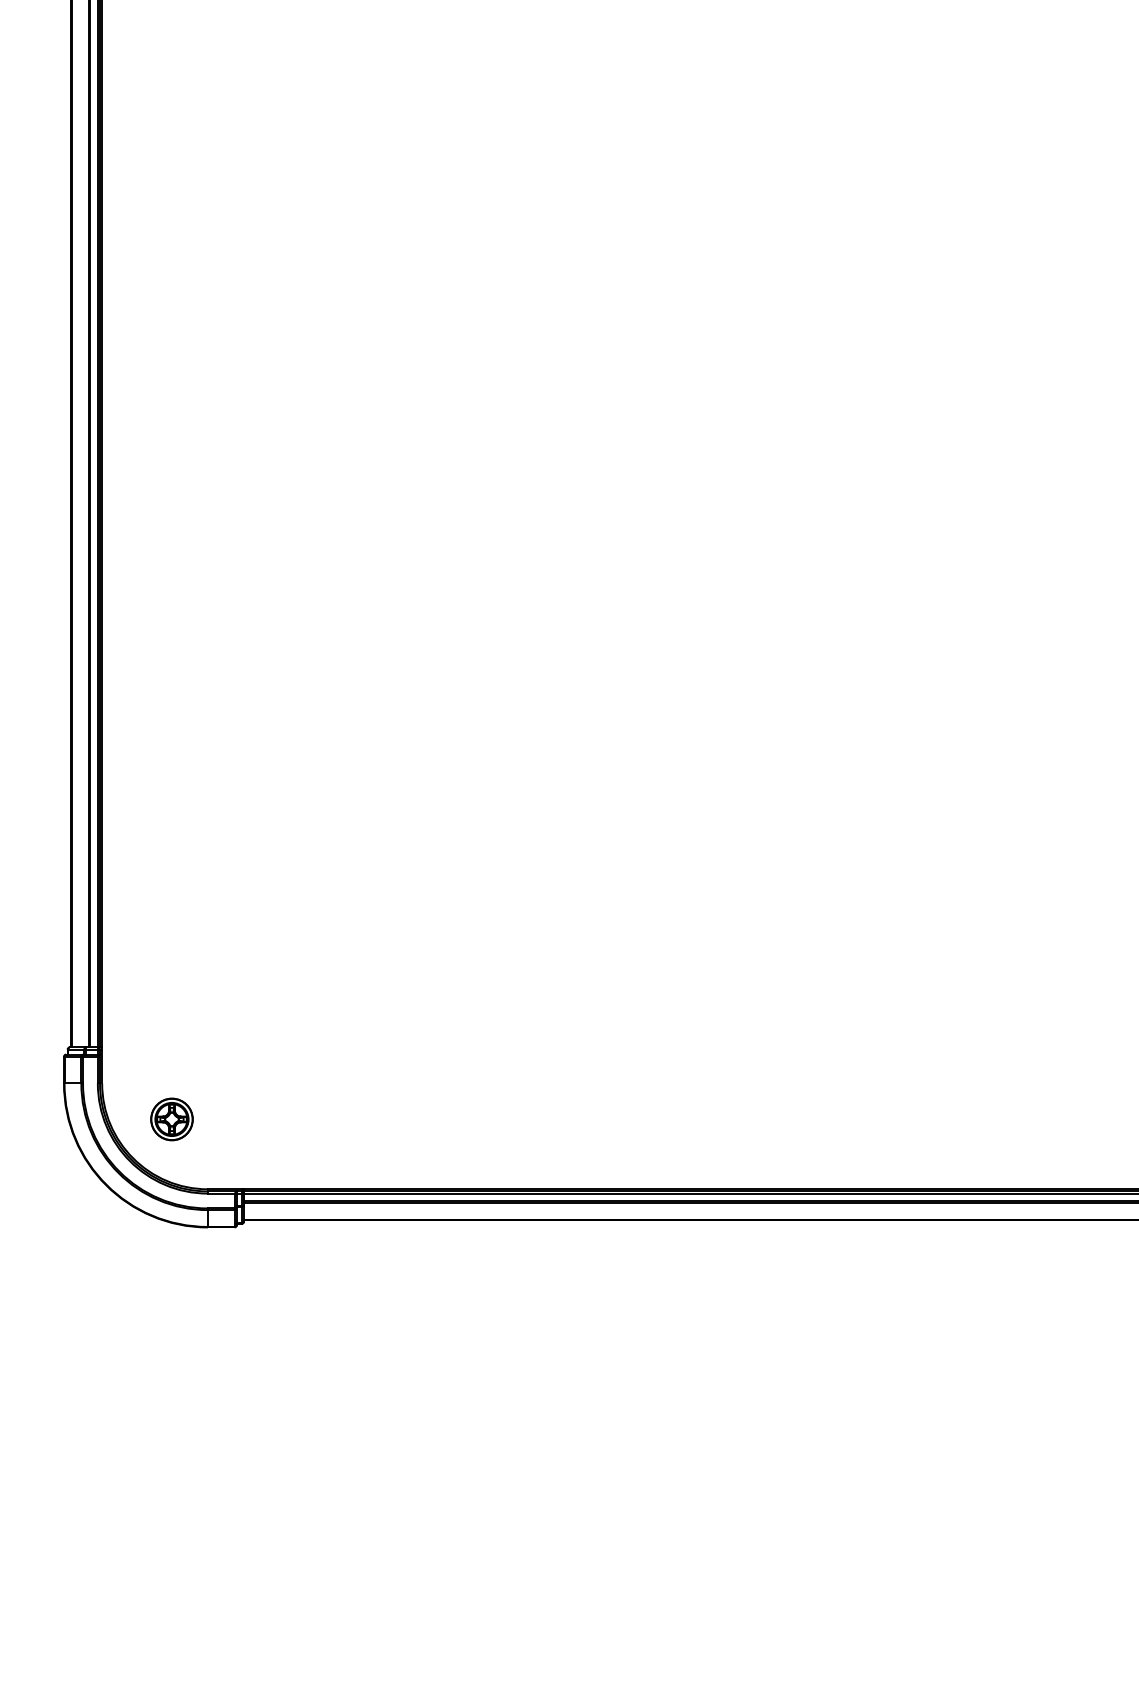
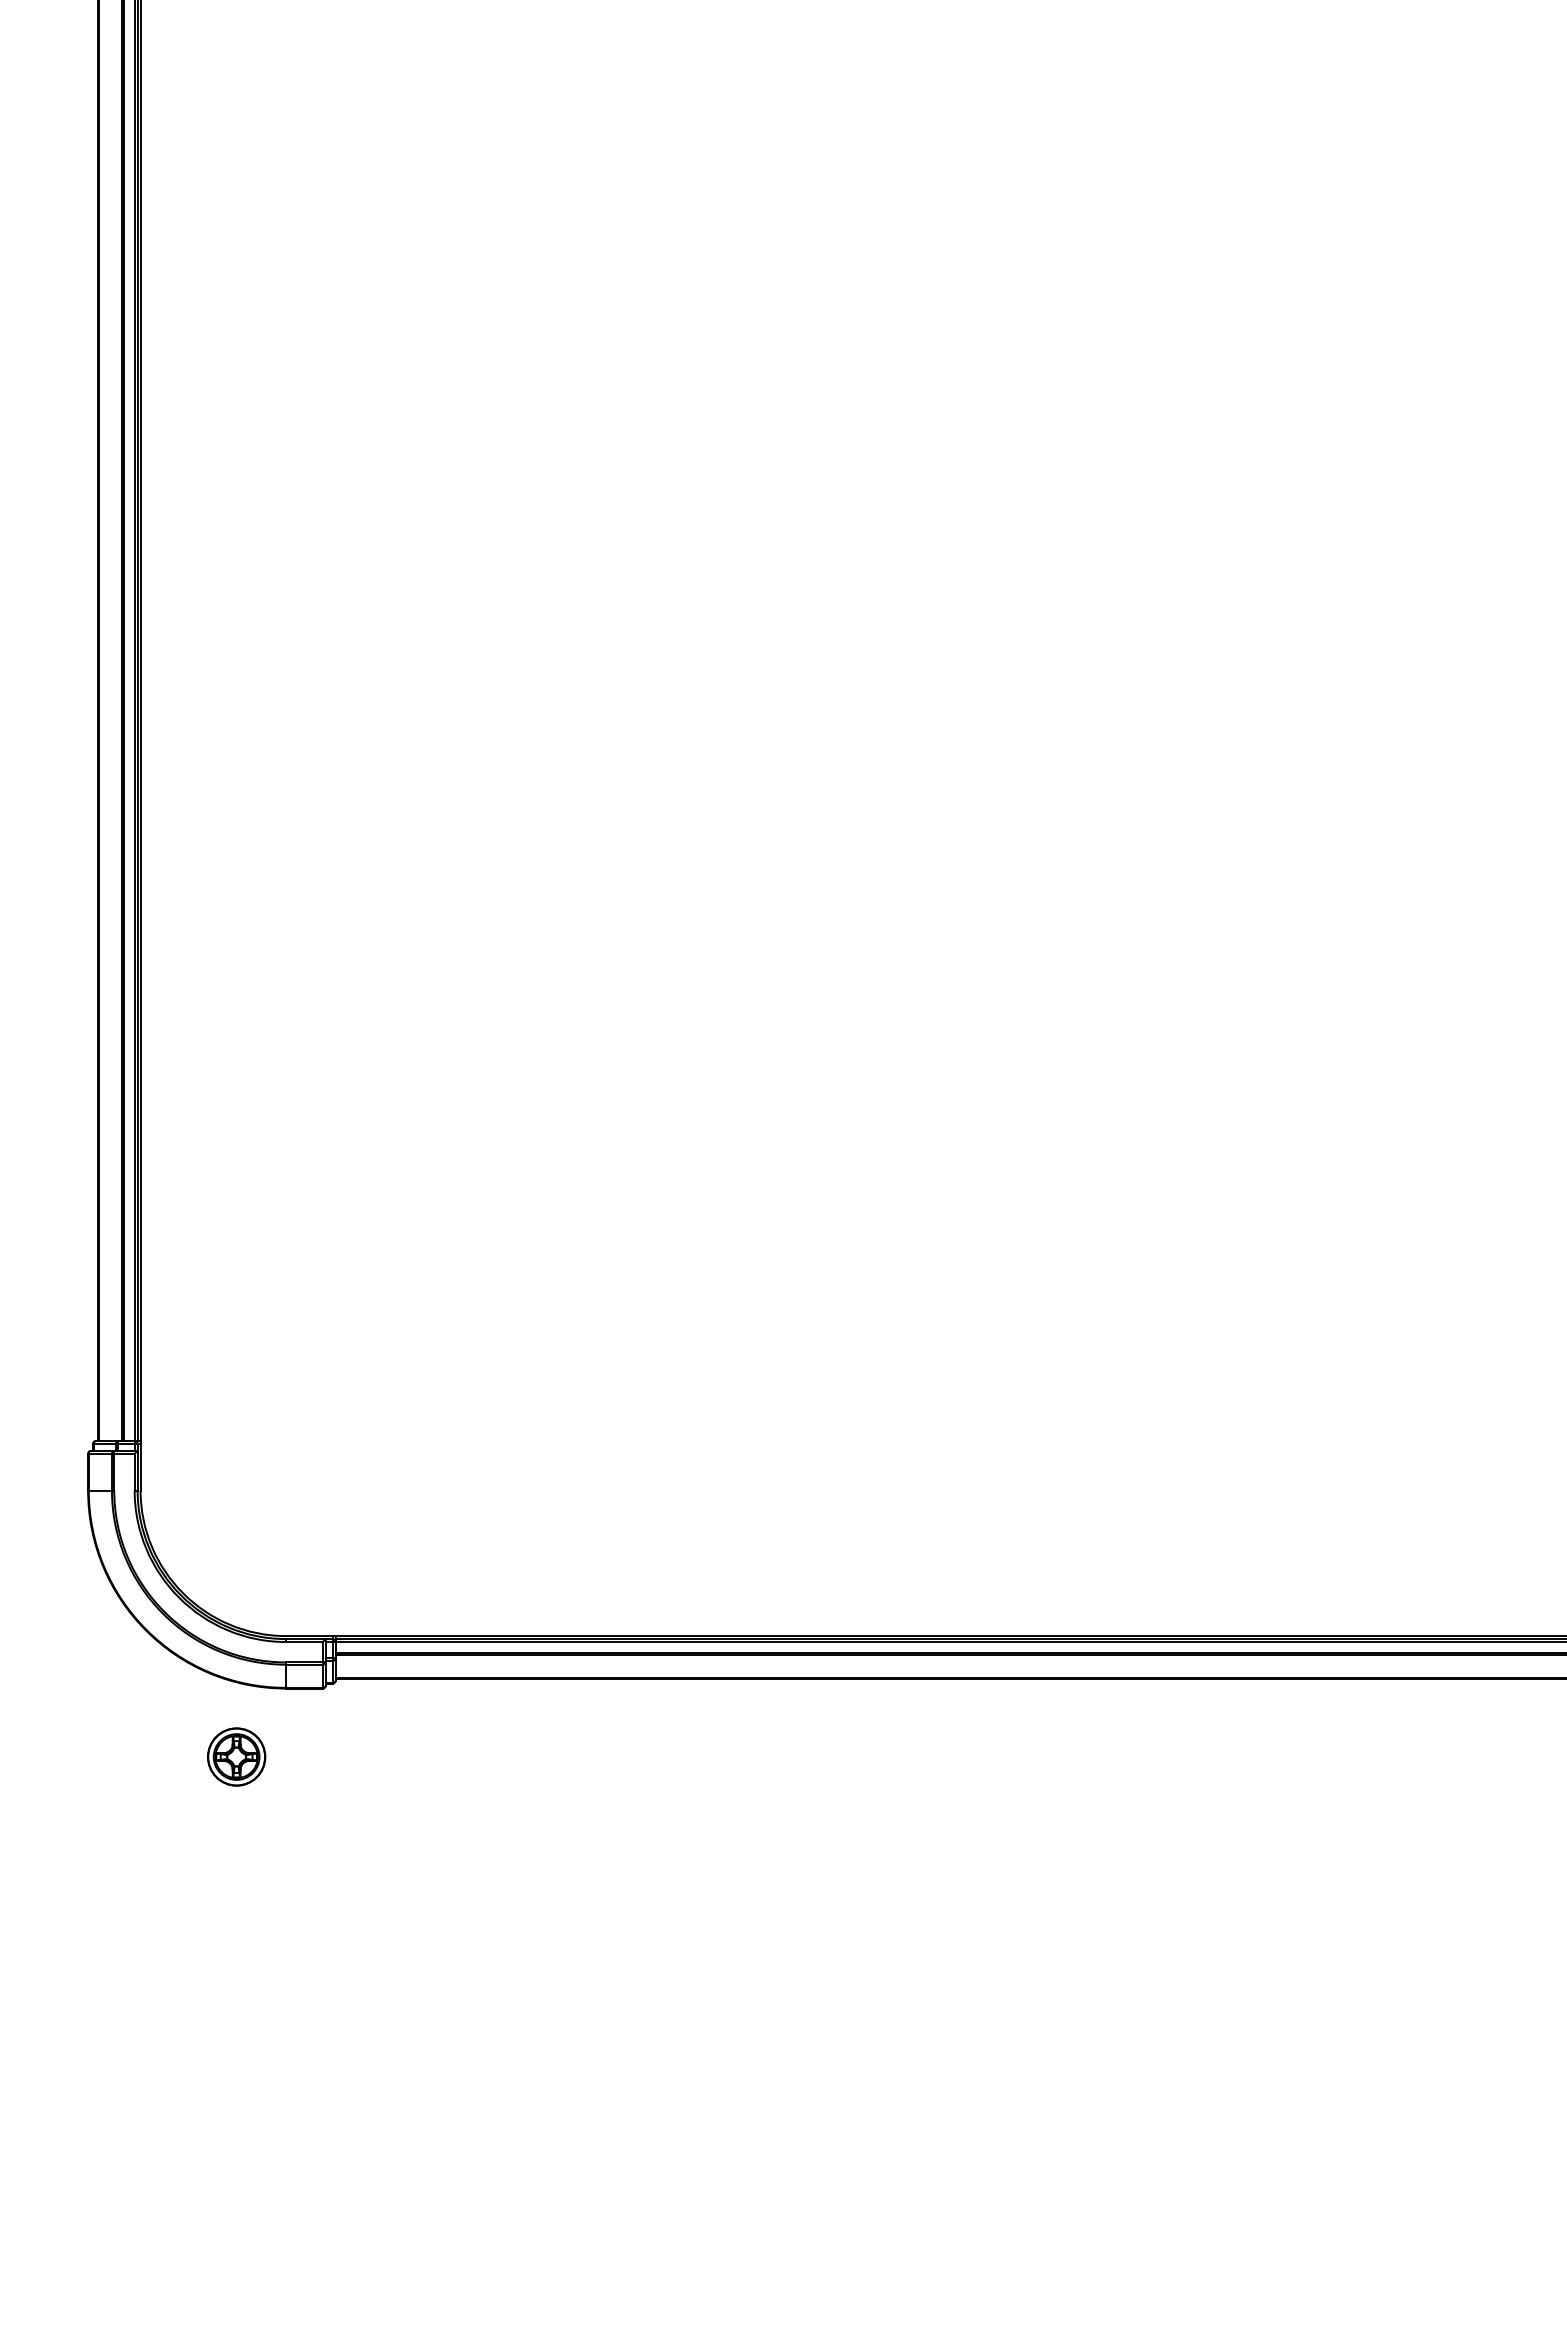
part: (171, 1119) -> (236, 1756), moved

